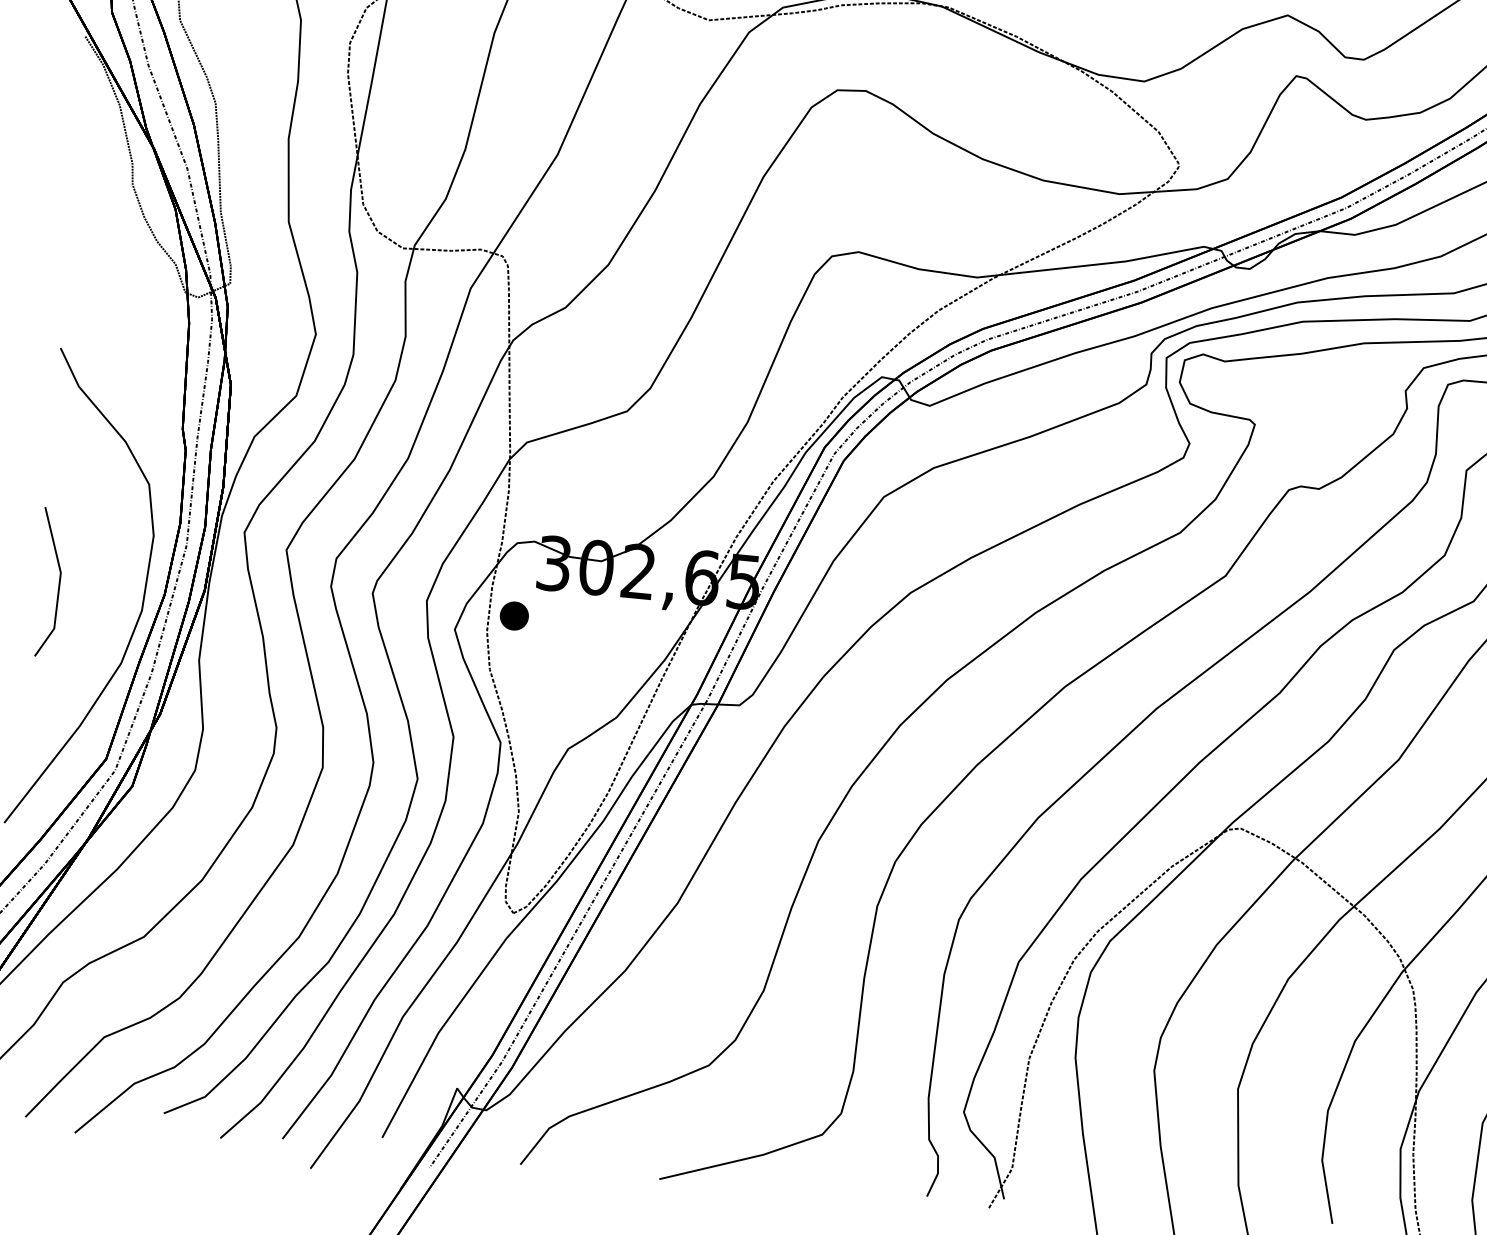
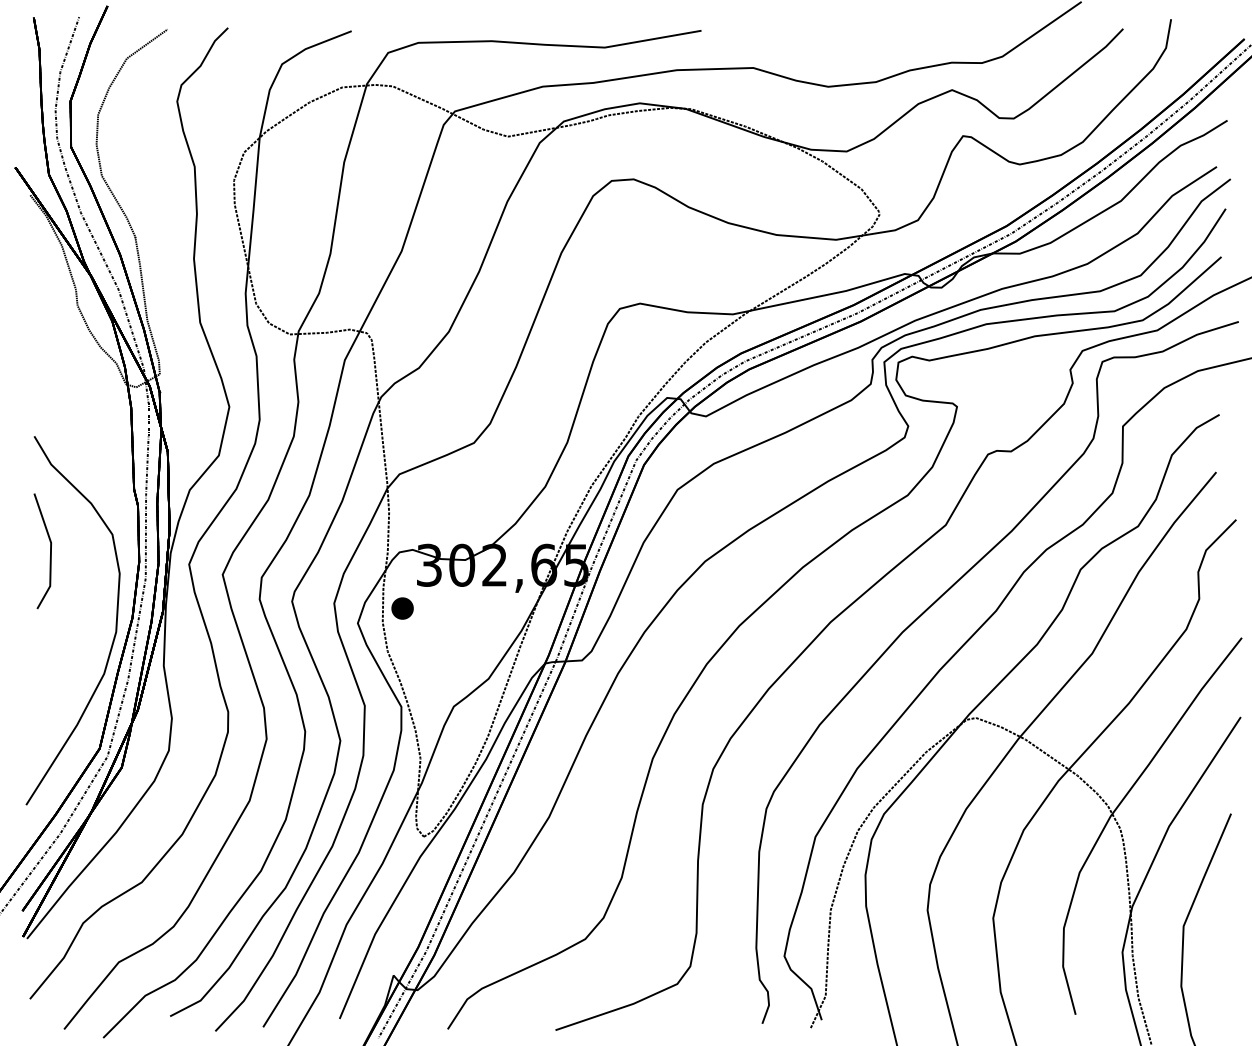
line: (59, 582) -> (50, 550), moved

